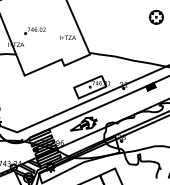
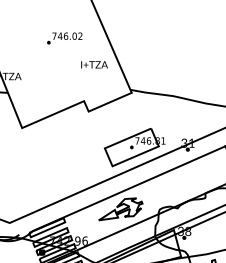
part: (34, 30) -> (63, 37), moved

